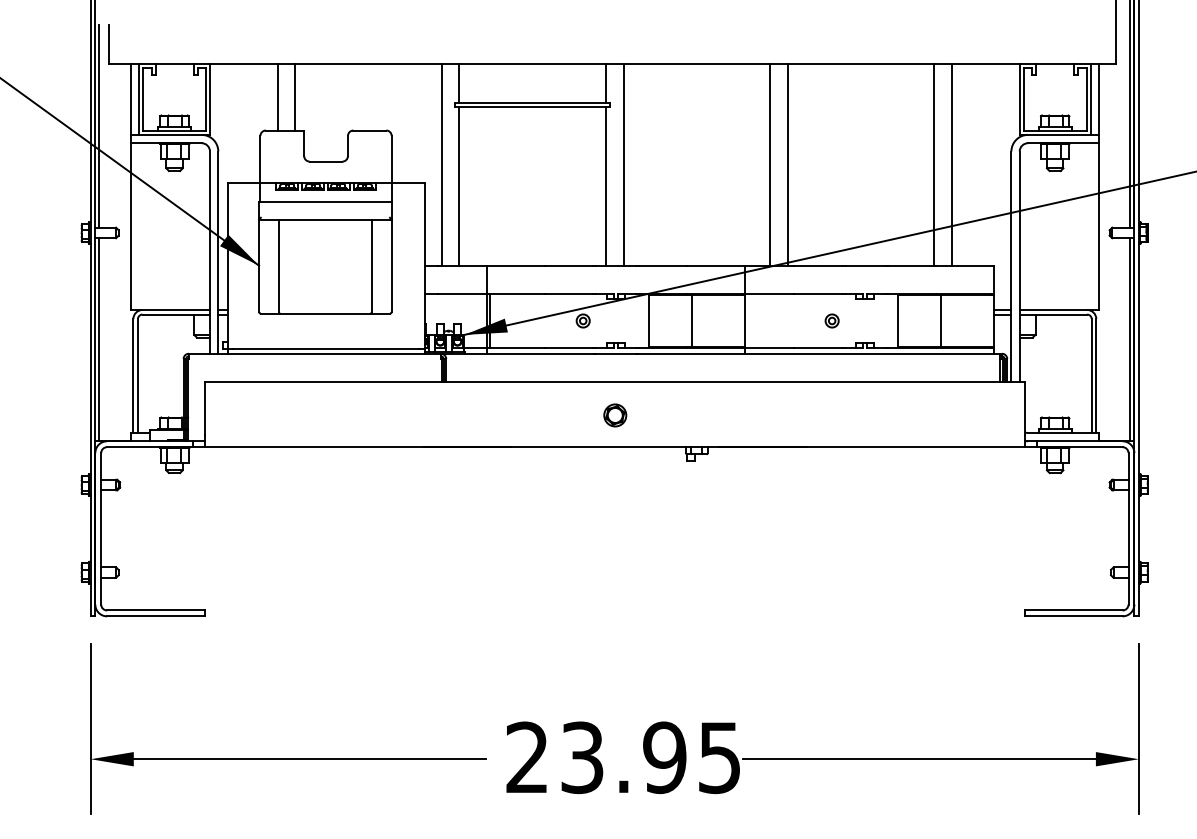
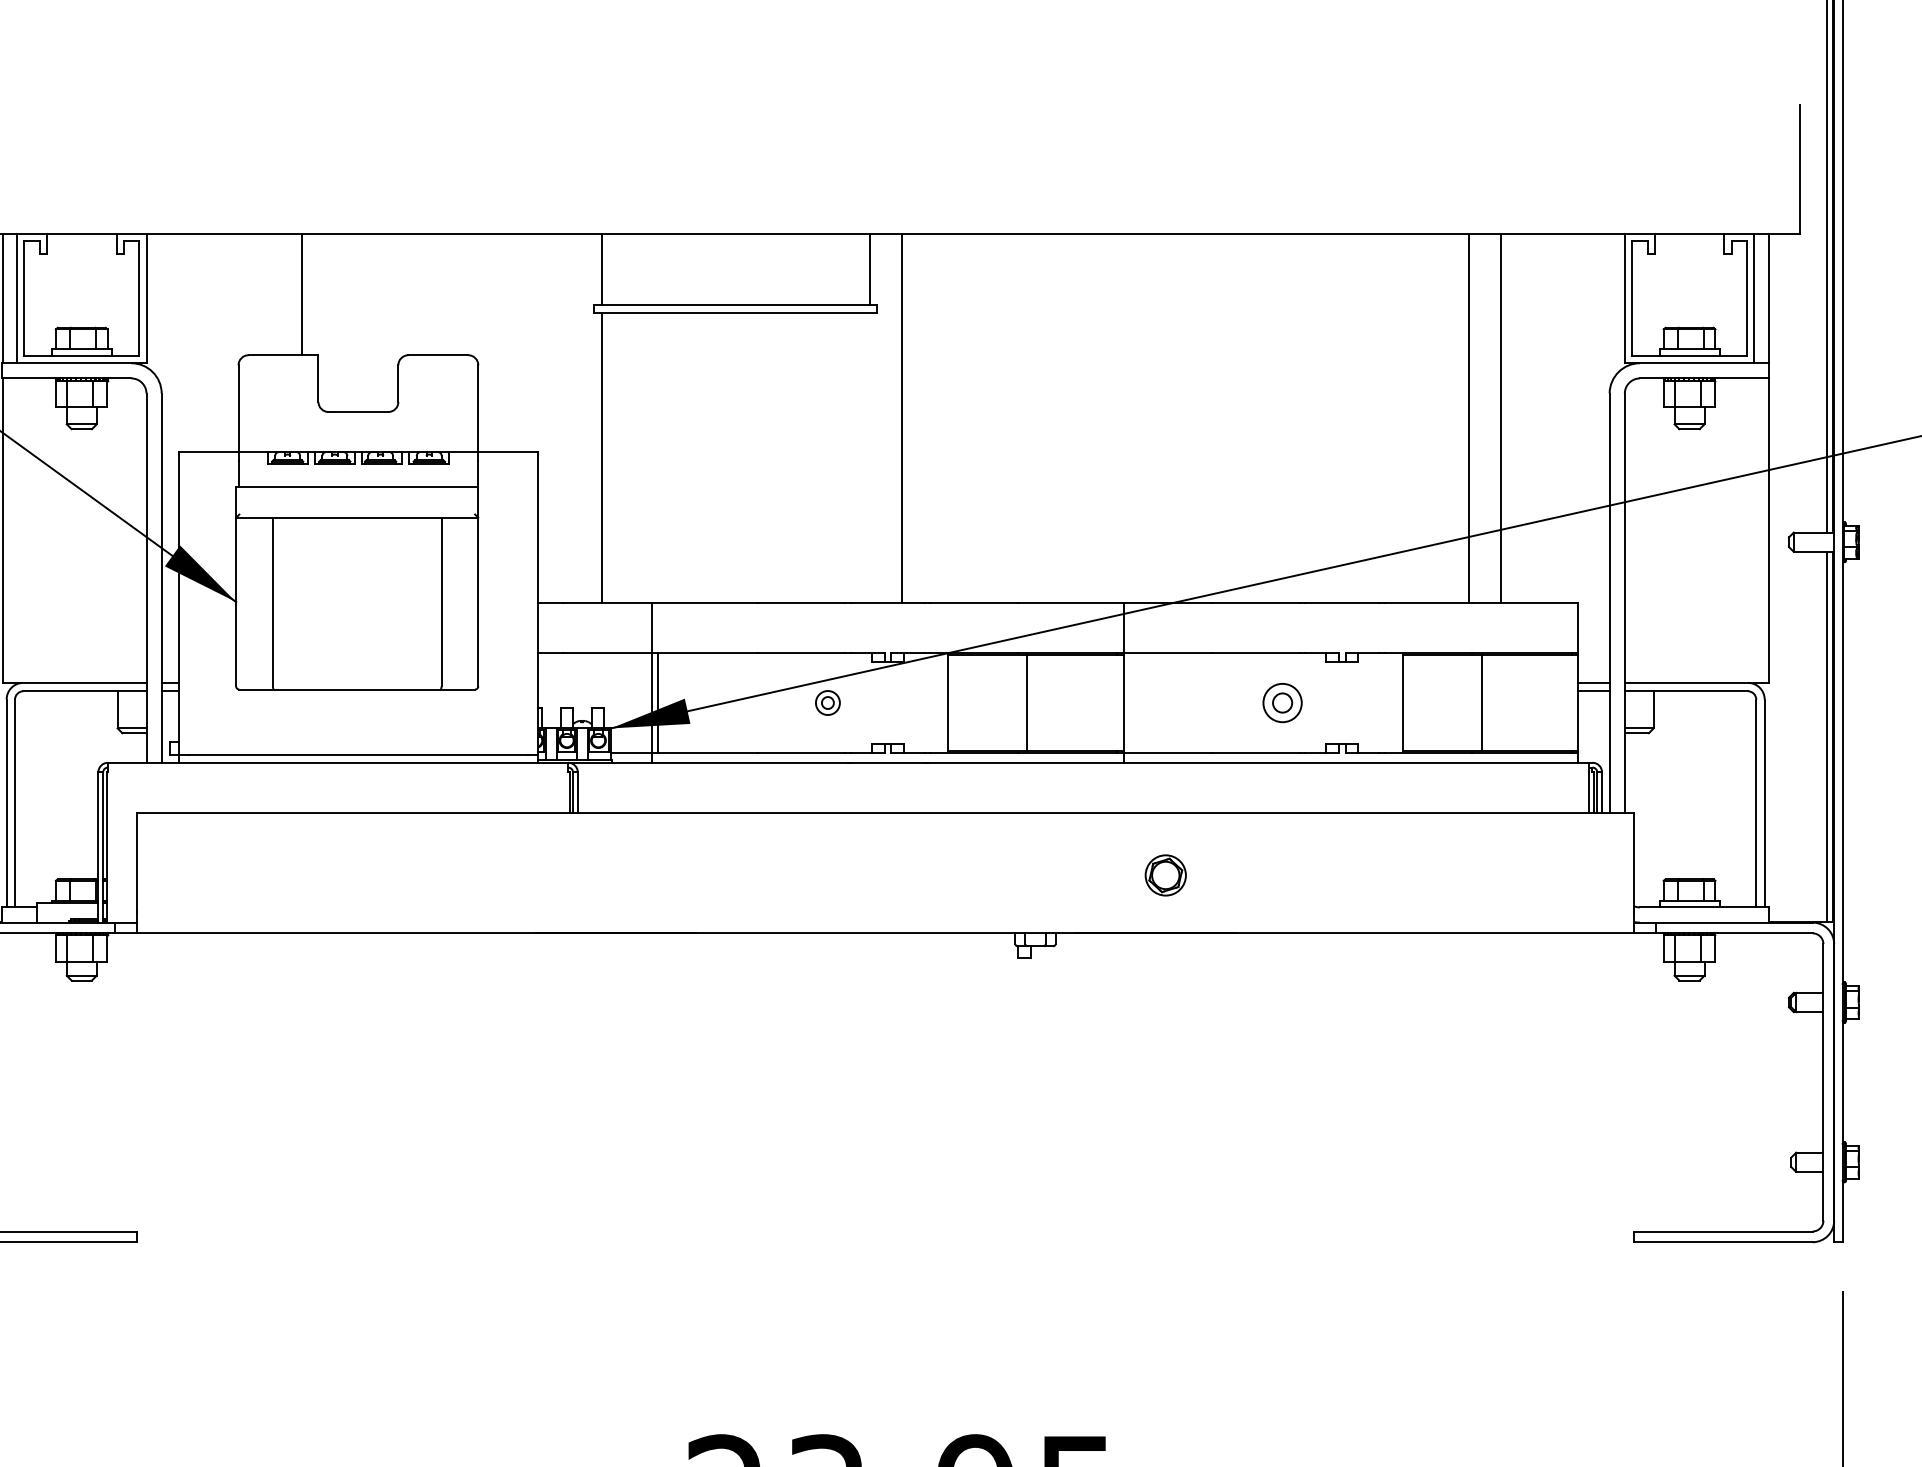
line: (277, 97) -> (269, 294), removed
line: (441, 165) -> (569, 419), removed
line: (770, 165) -> (1169, 419), removed
line: (787, 165) -> (1200, 419), removed
line: (606, 186) -> (870, 457), removed
part: (831, 320) -> (1281, 702), size x1.6
part: (615, 415) -> (1166, 875), moved

